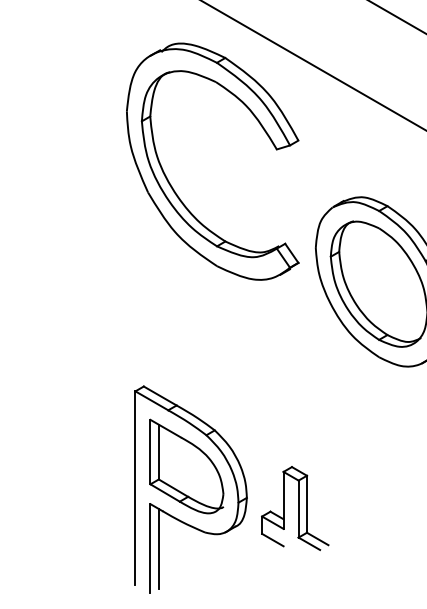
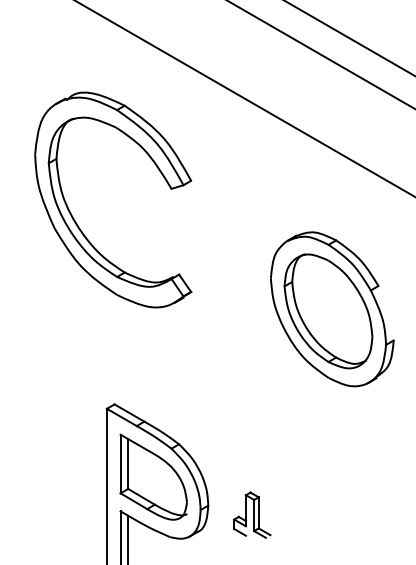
part: (173, 187) -> (77, 223), moved
part: (295, 507) -> (252, 514), size x0.6

